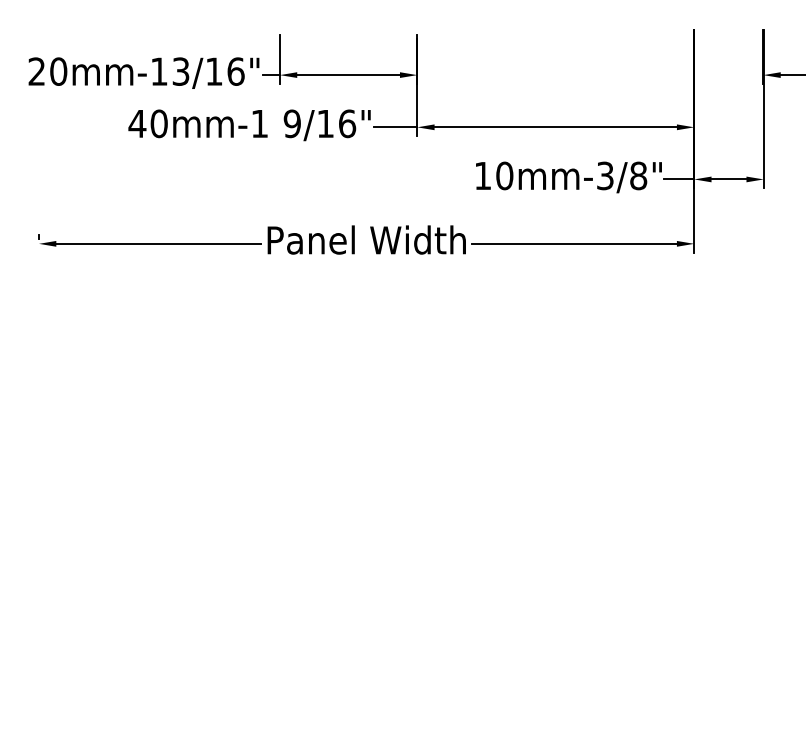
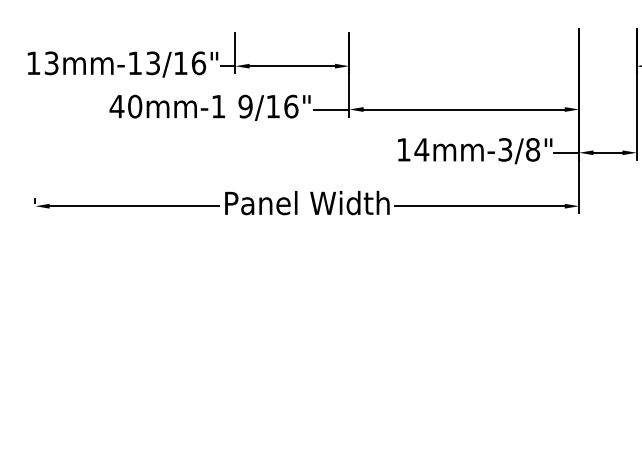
text: (47, 71) -> (42, 63), 20mm-13/16" -> 13mm-13/16"
text: (504, 175) -> (421, 149), 10mm-3/8" -> 14mm-3/8"

